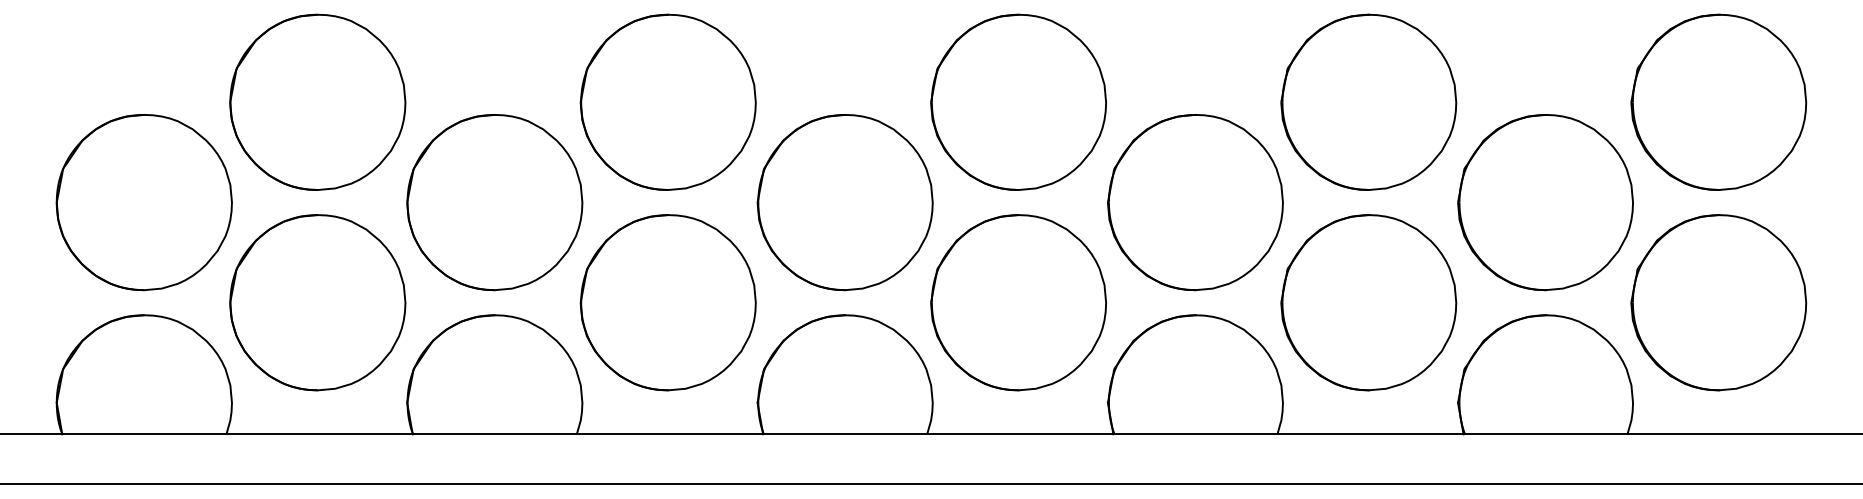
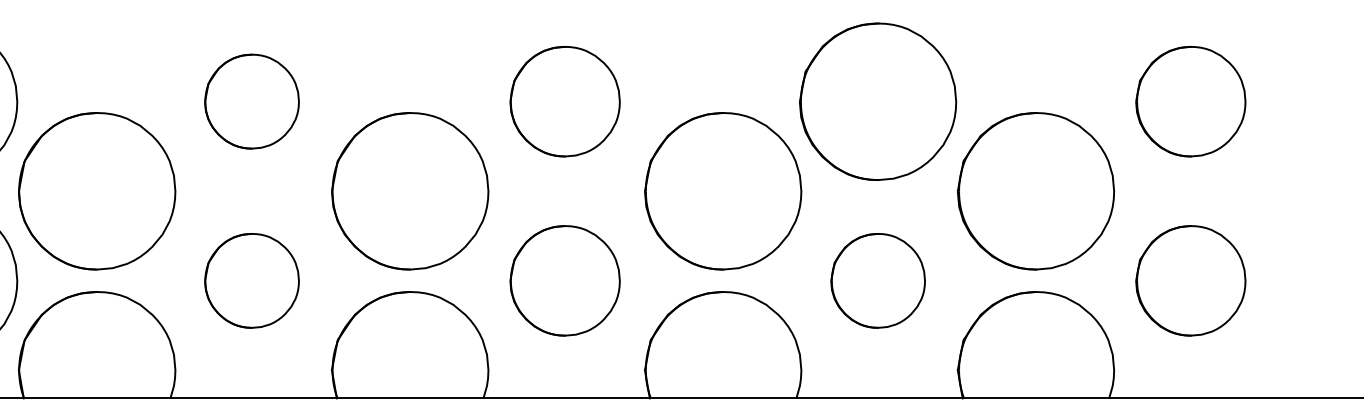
part: (667, 101) -> (251, 101), size x0.6
part: (1018, 101) -> (565, 101), size x0.7
part: (1718, 101) -> (1190, 101), size x0.7
part: (667, 302) -> (251, 280), size x0.6
part: (1018, 302) -> (565, 280), size x0.7
part: (1368, 302) -> (877, 280), size x0.6
part: (1718, 302) -> (1190, 280), size x0.7

